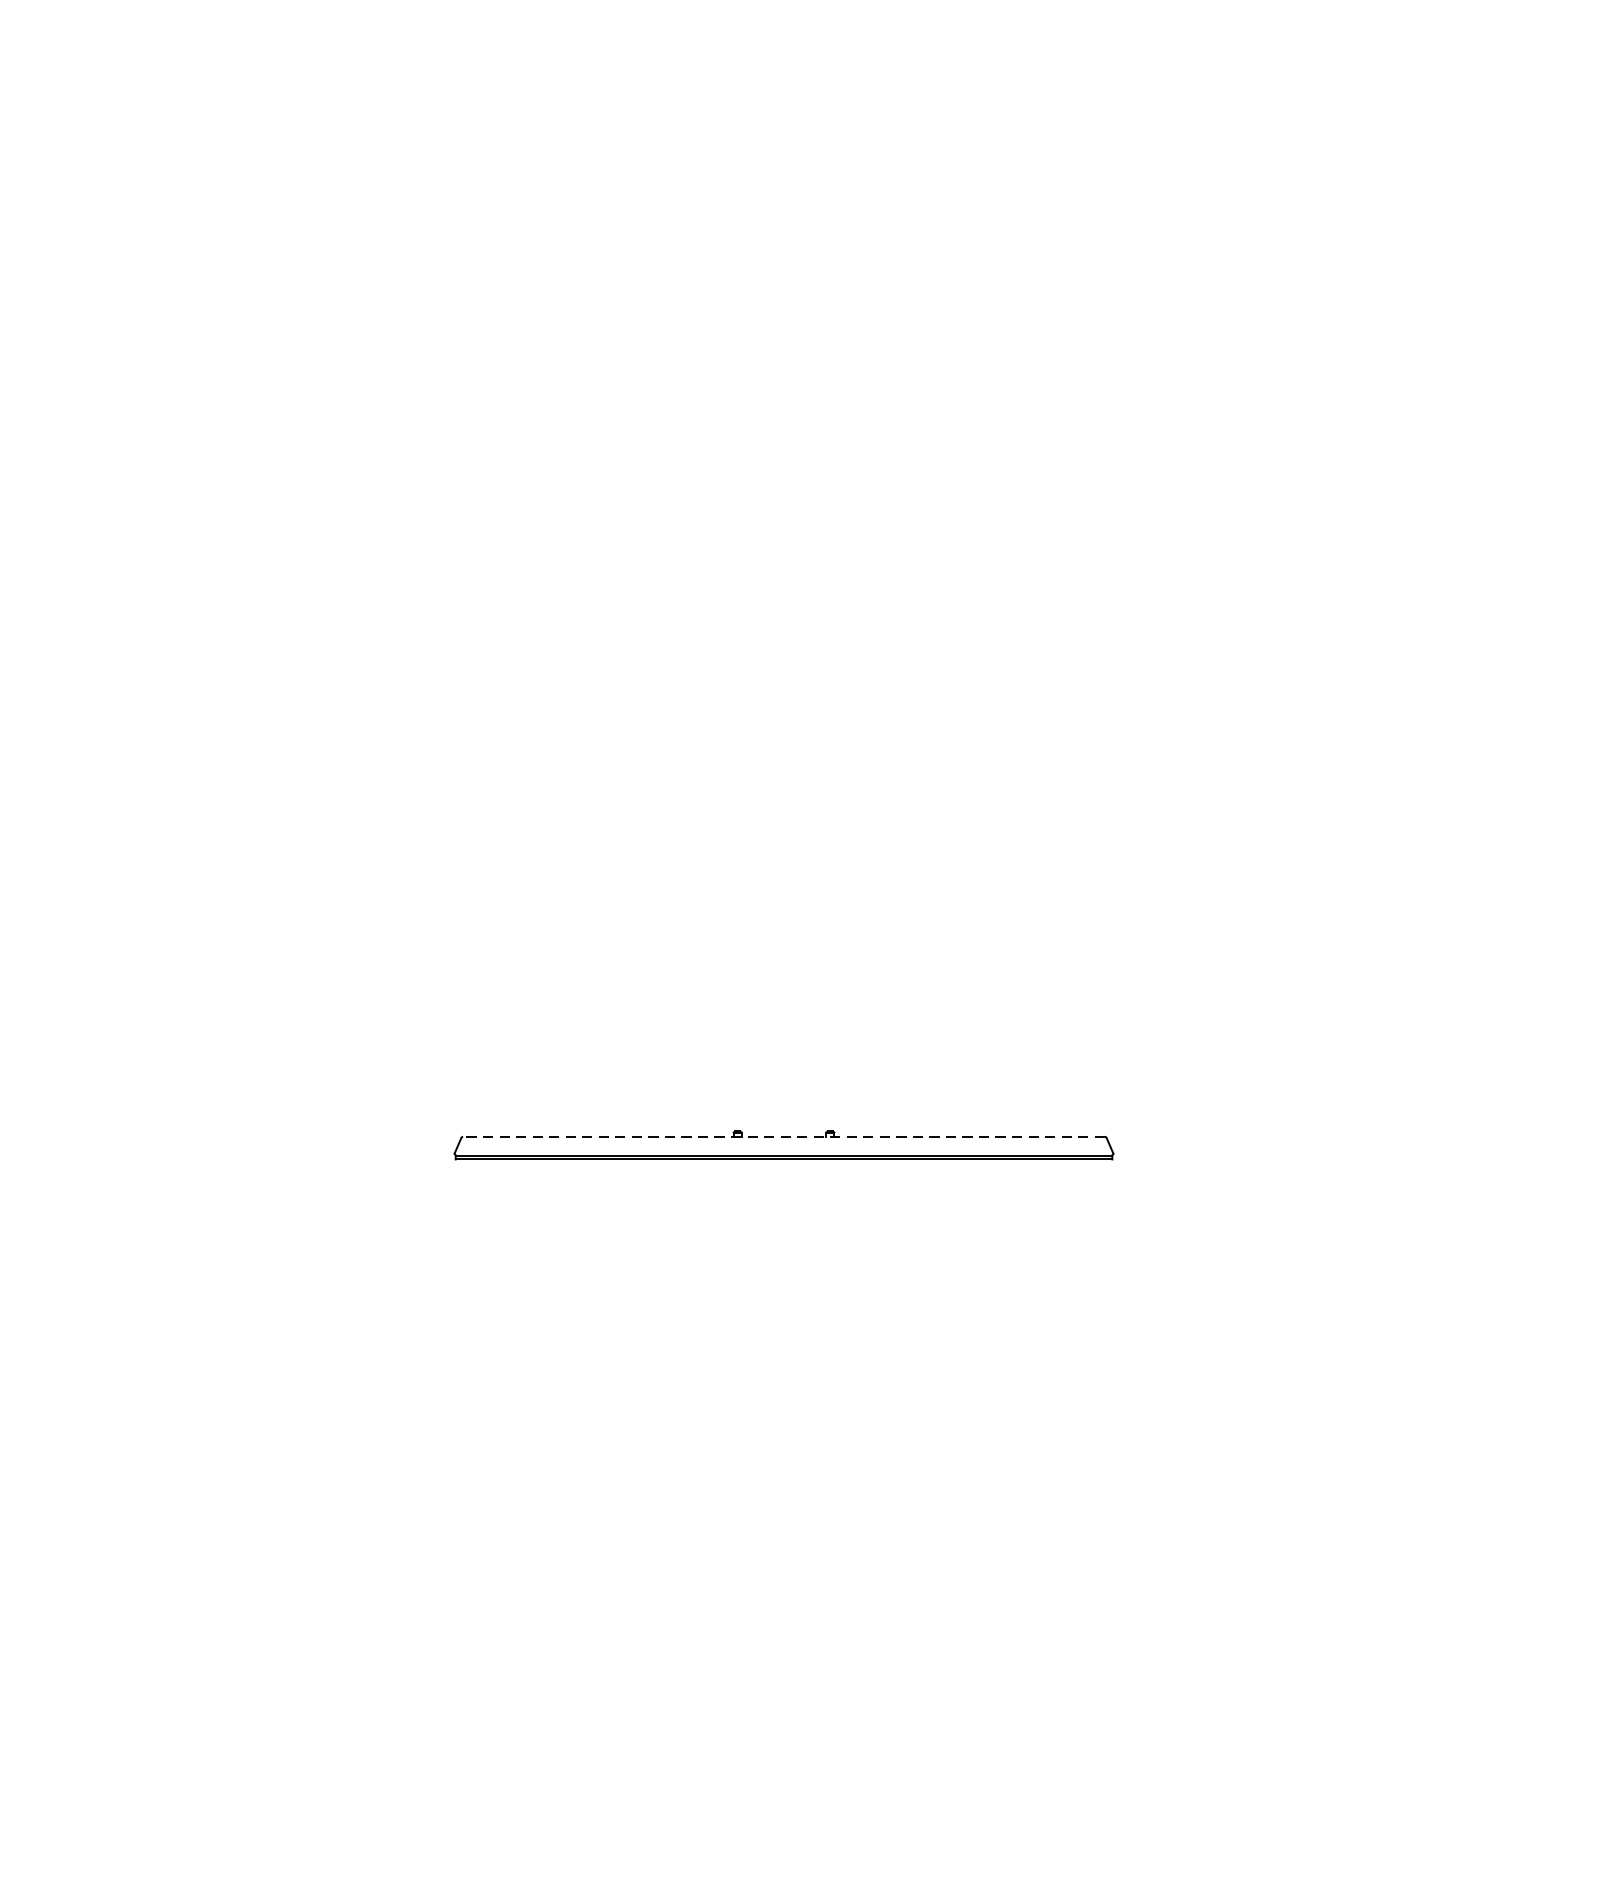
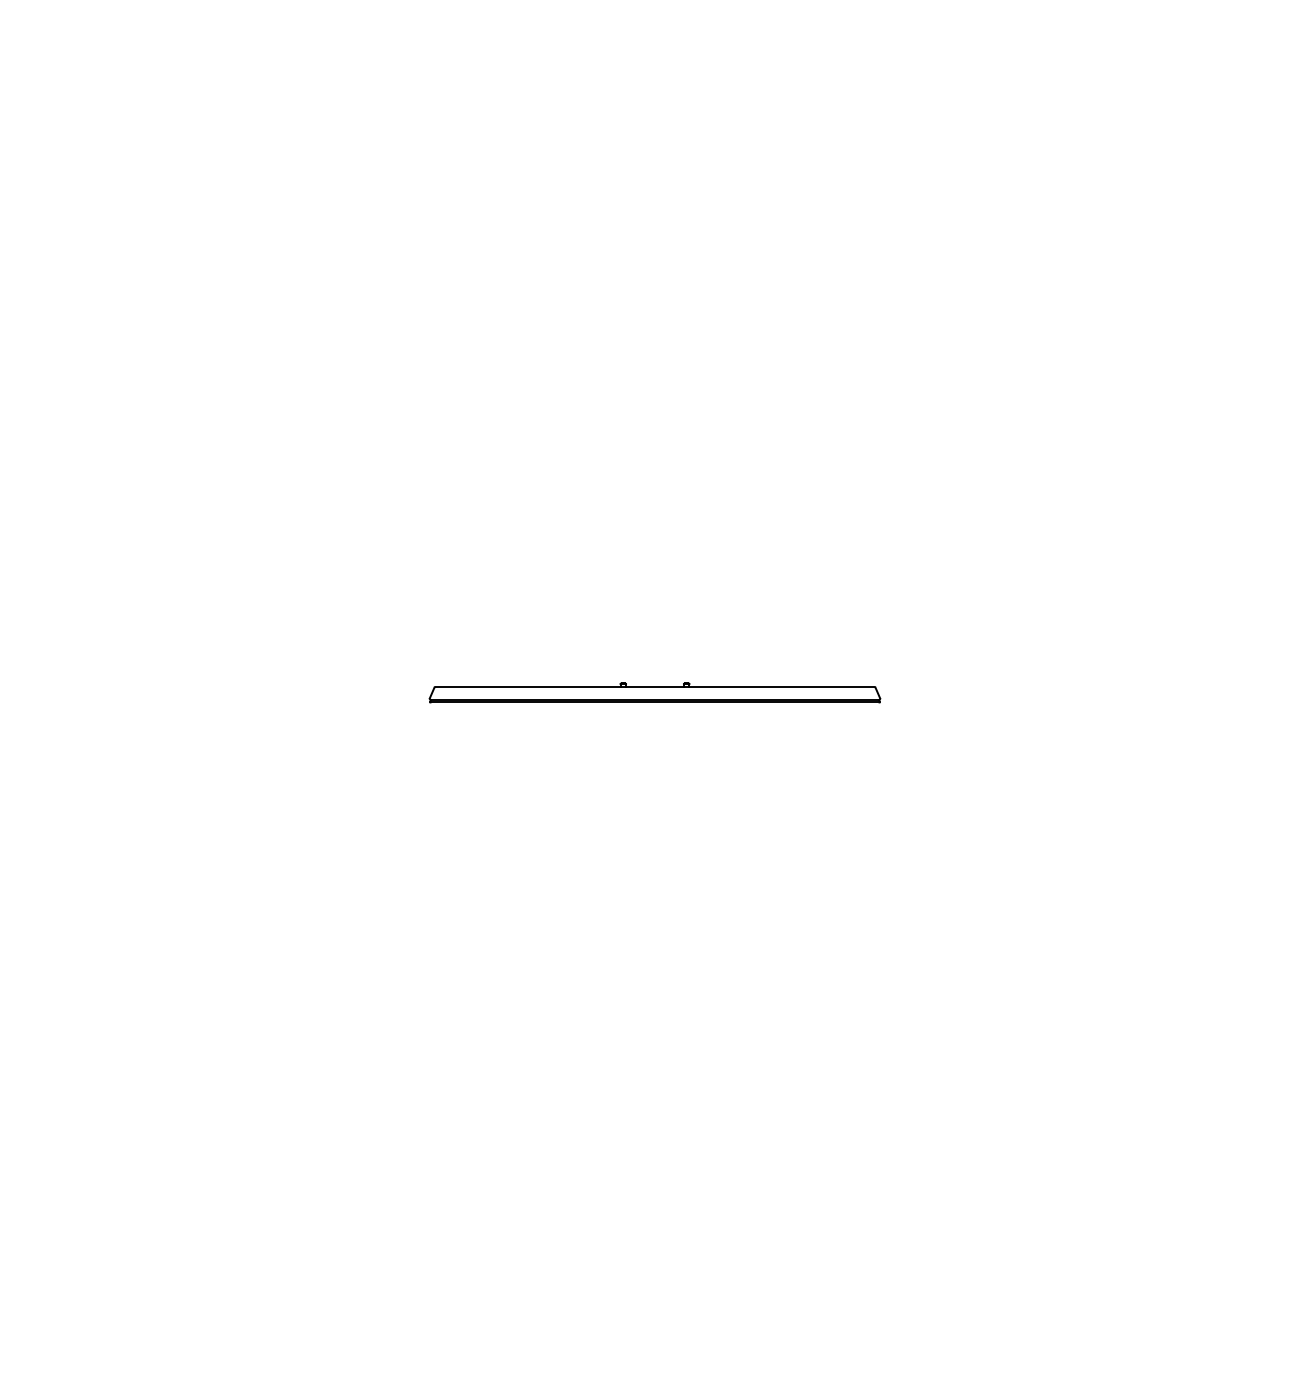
line: (783, 1136) -> (654, 686), dashed -> solid

